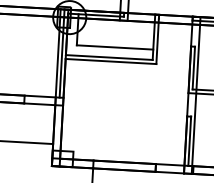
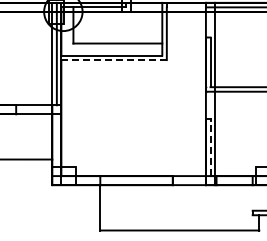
line: (111, 61) -> (114, 60), solid -> dashed
line: (189, 141) -> (210, 147), solid -> dashed

